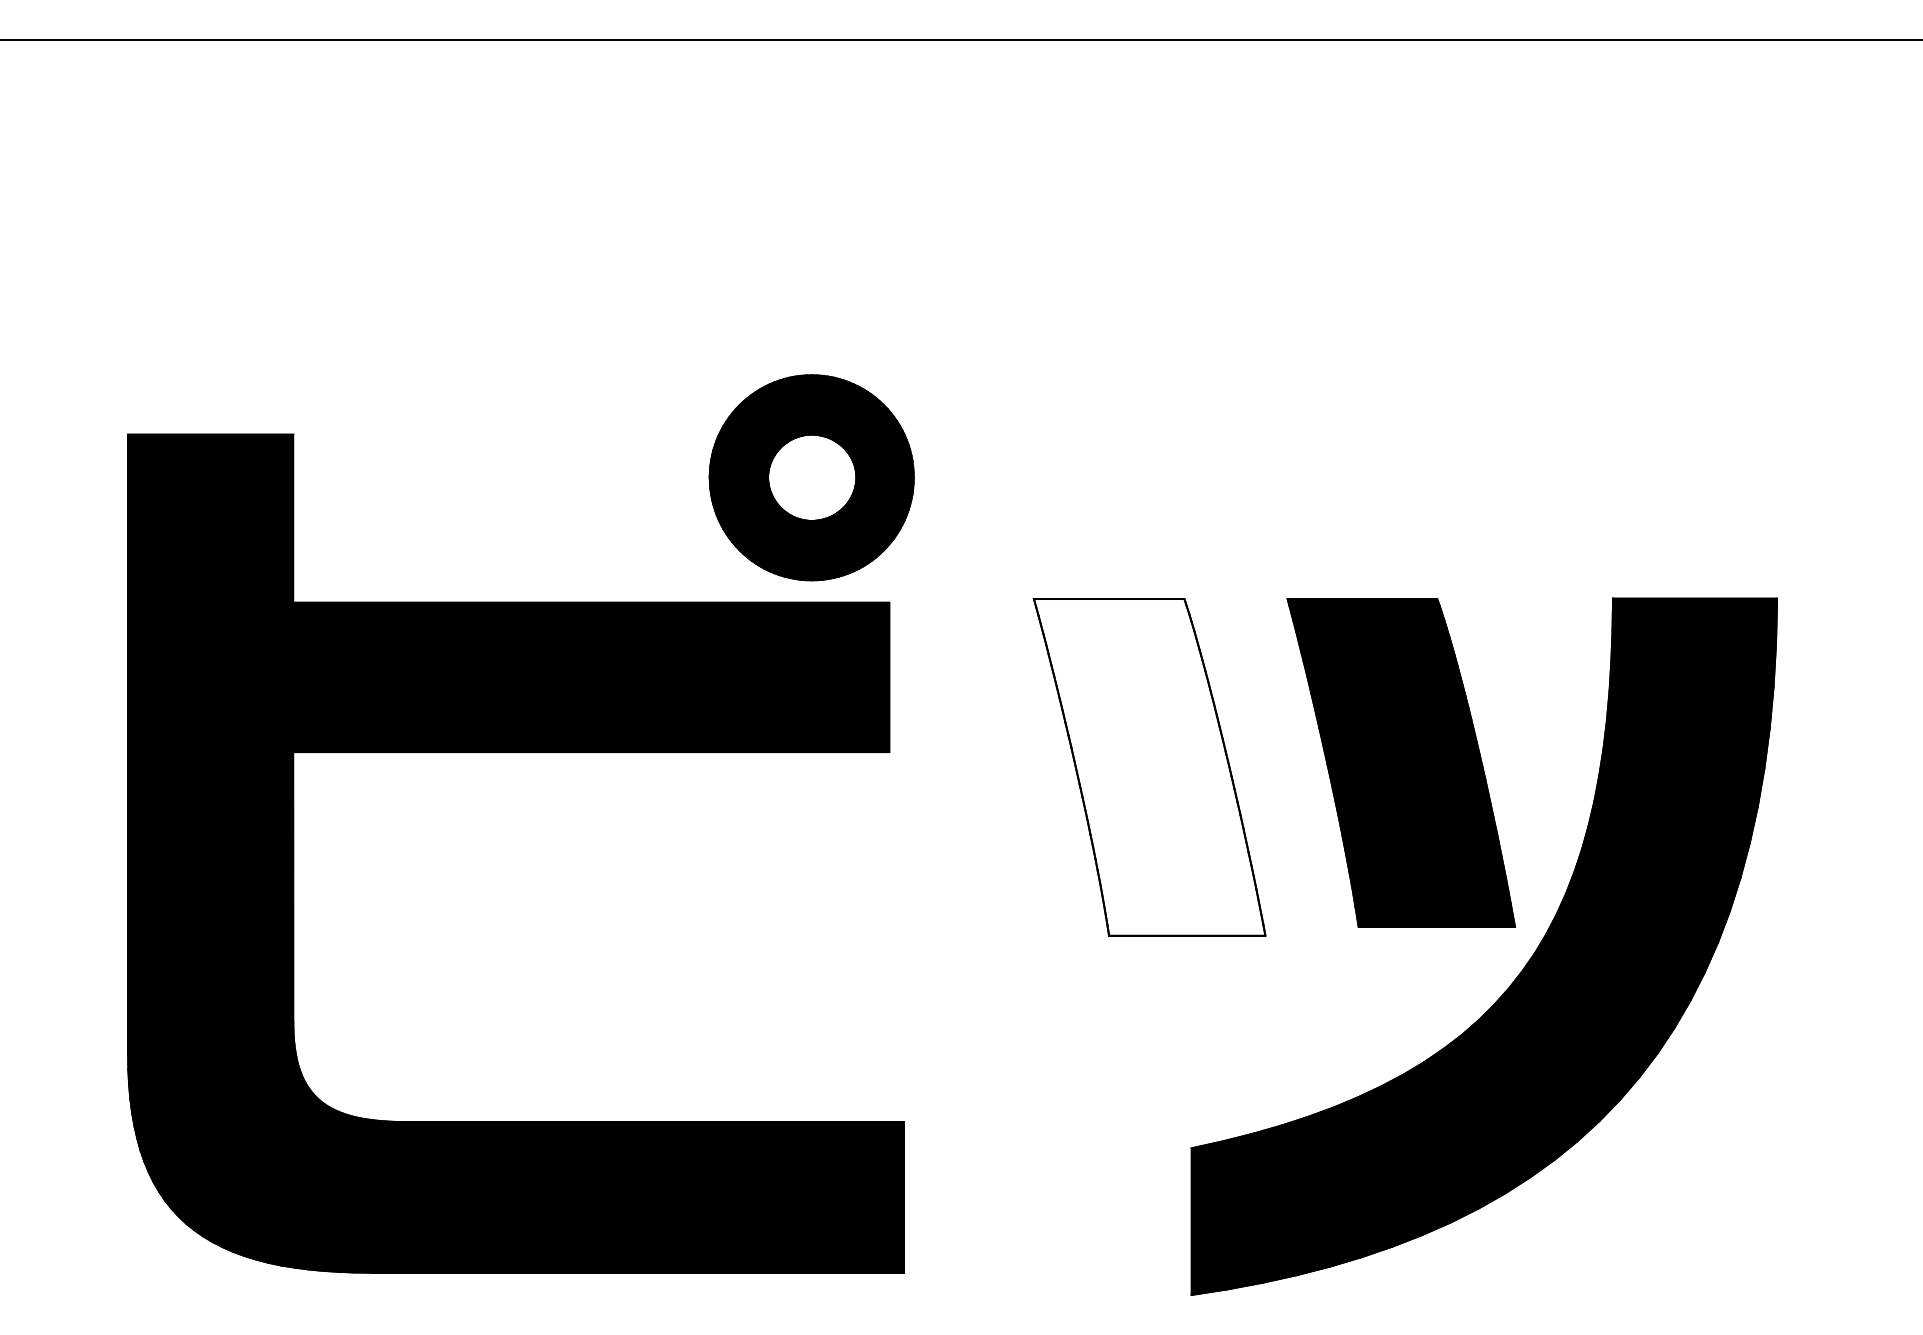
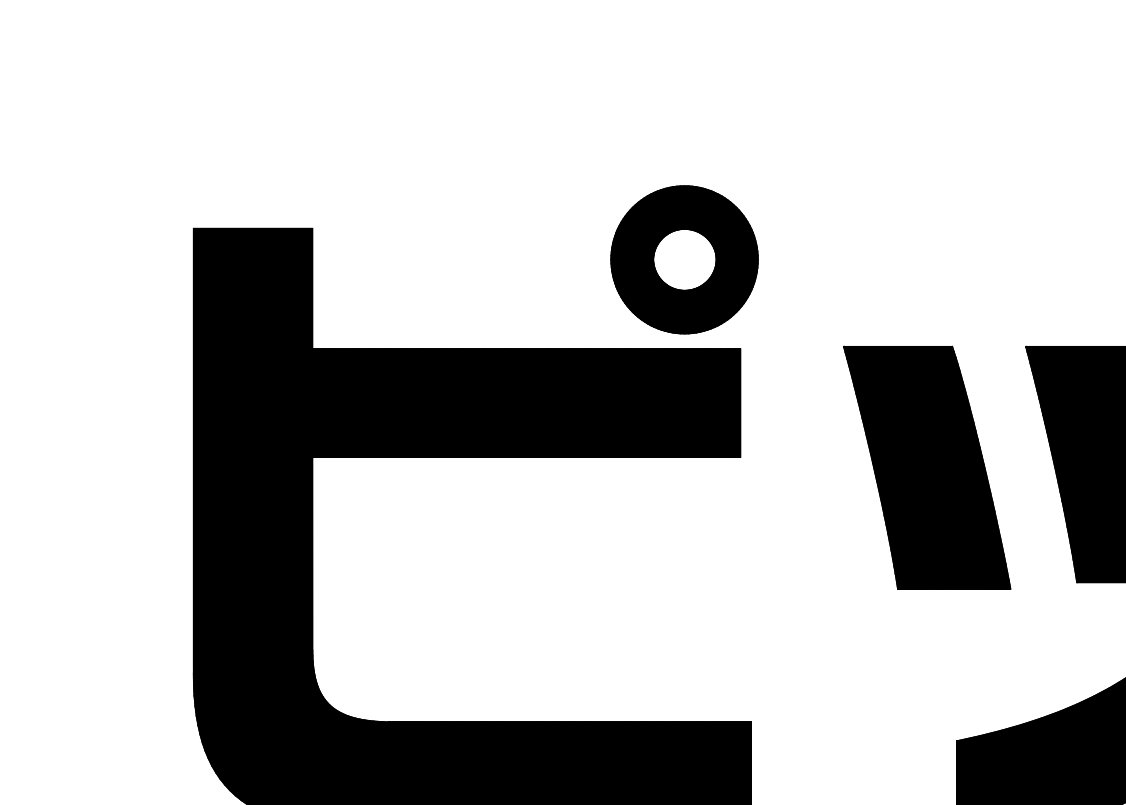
fill: (1149, 767) -> (927, 467), added

